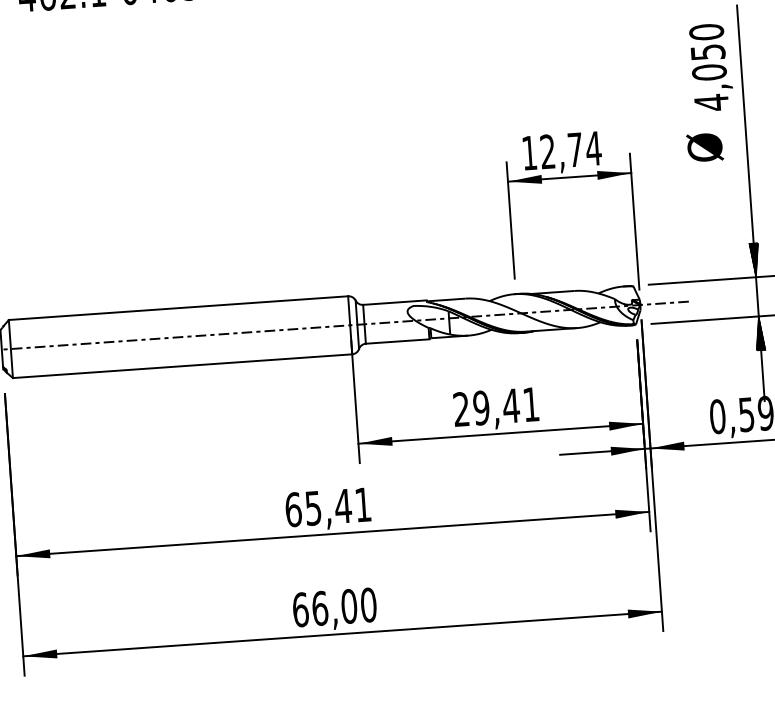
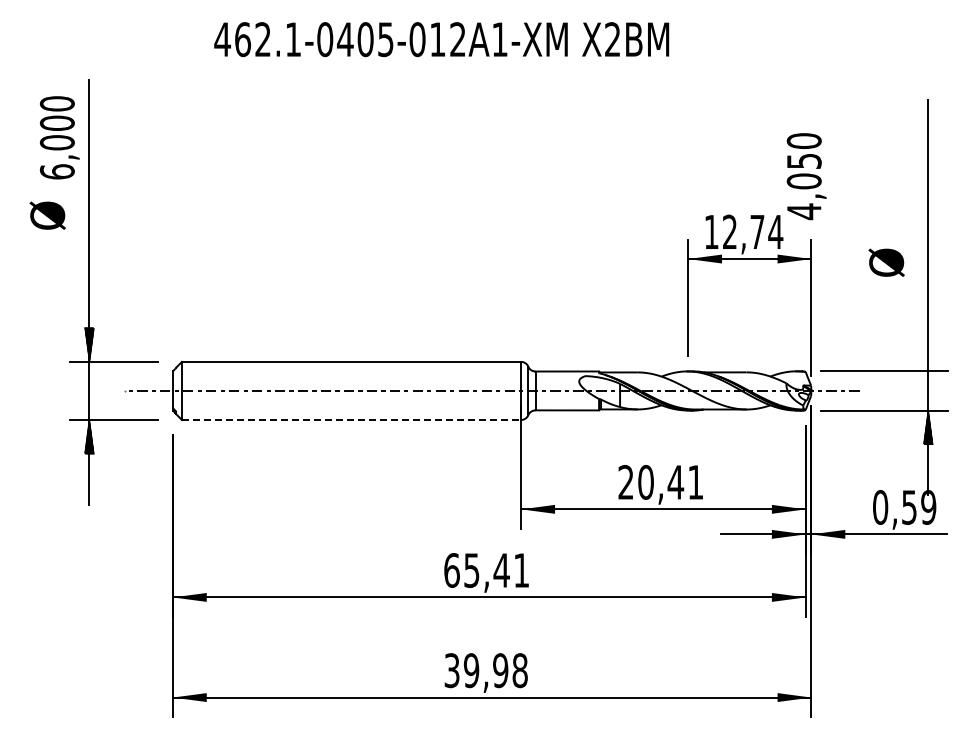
text: (711, 67) -> (806, 176), moved
text: (704, 147) -> (886, 262), moved
hatch: (754, 260) -> (927, 354), removed
line: (182, 365) -> (351, 419), solid -> dashed
text: (480, 408) -> (645, 482), 29,41 -> 20,41
text: (334, 607) -> (485, 670), 66,00 -> 39,98

